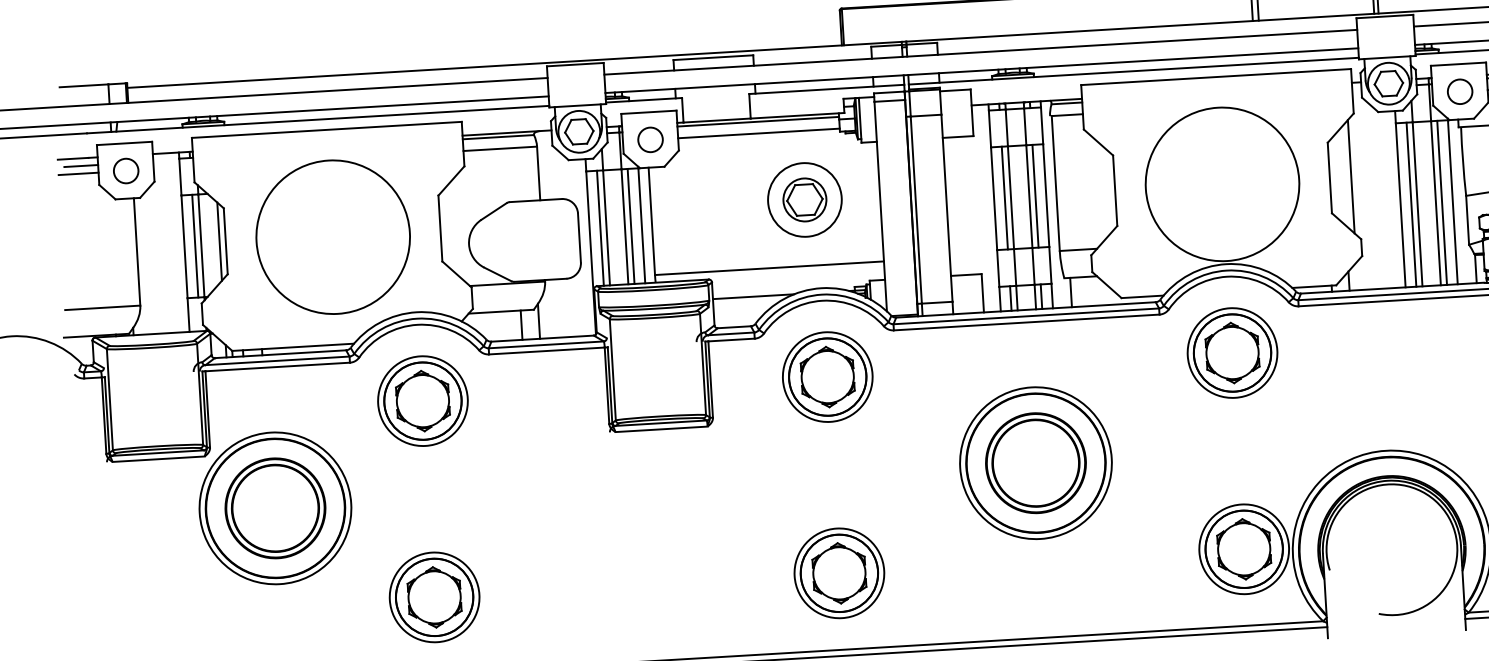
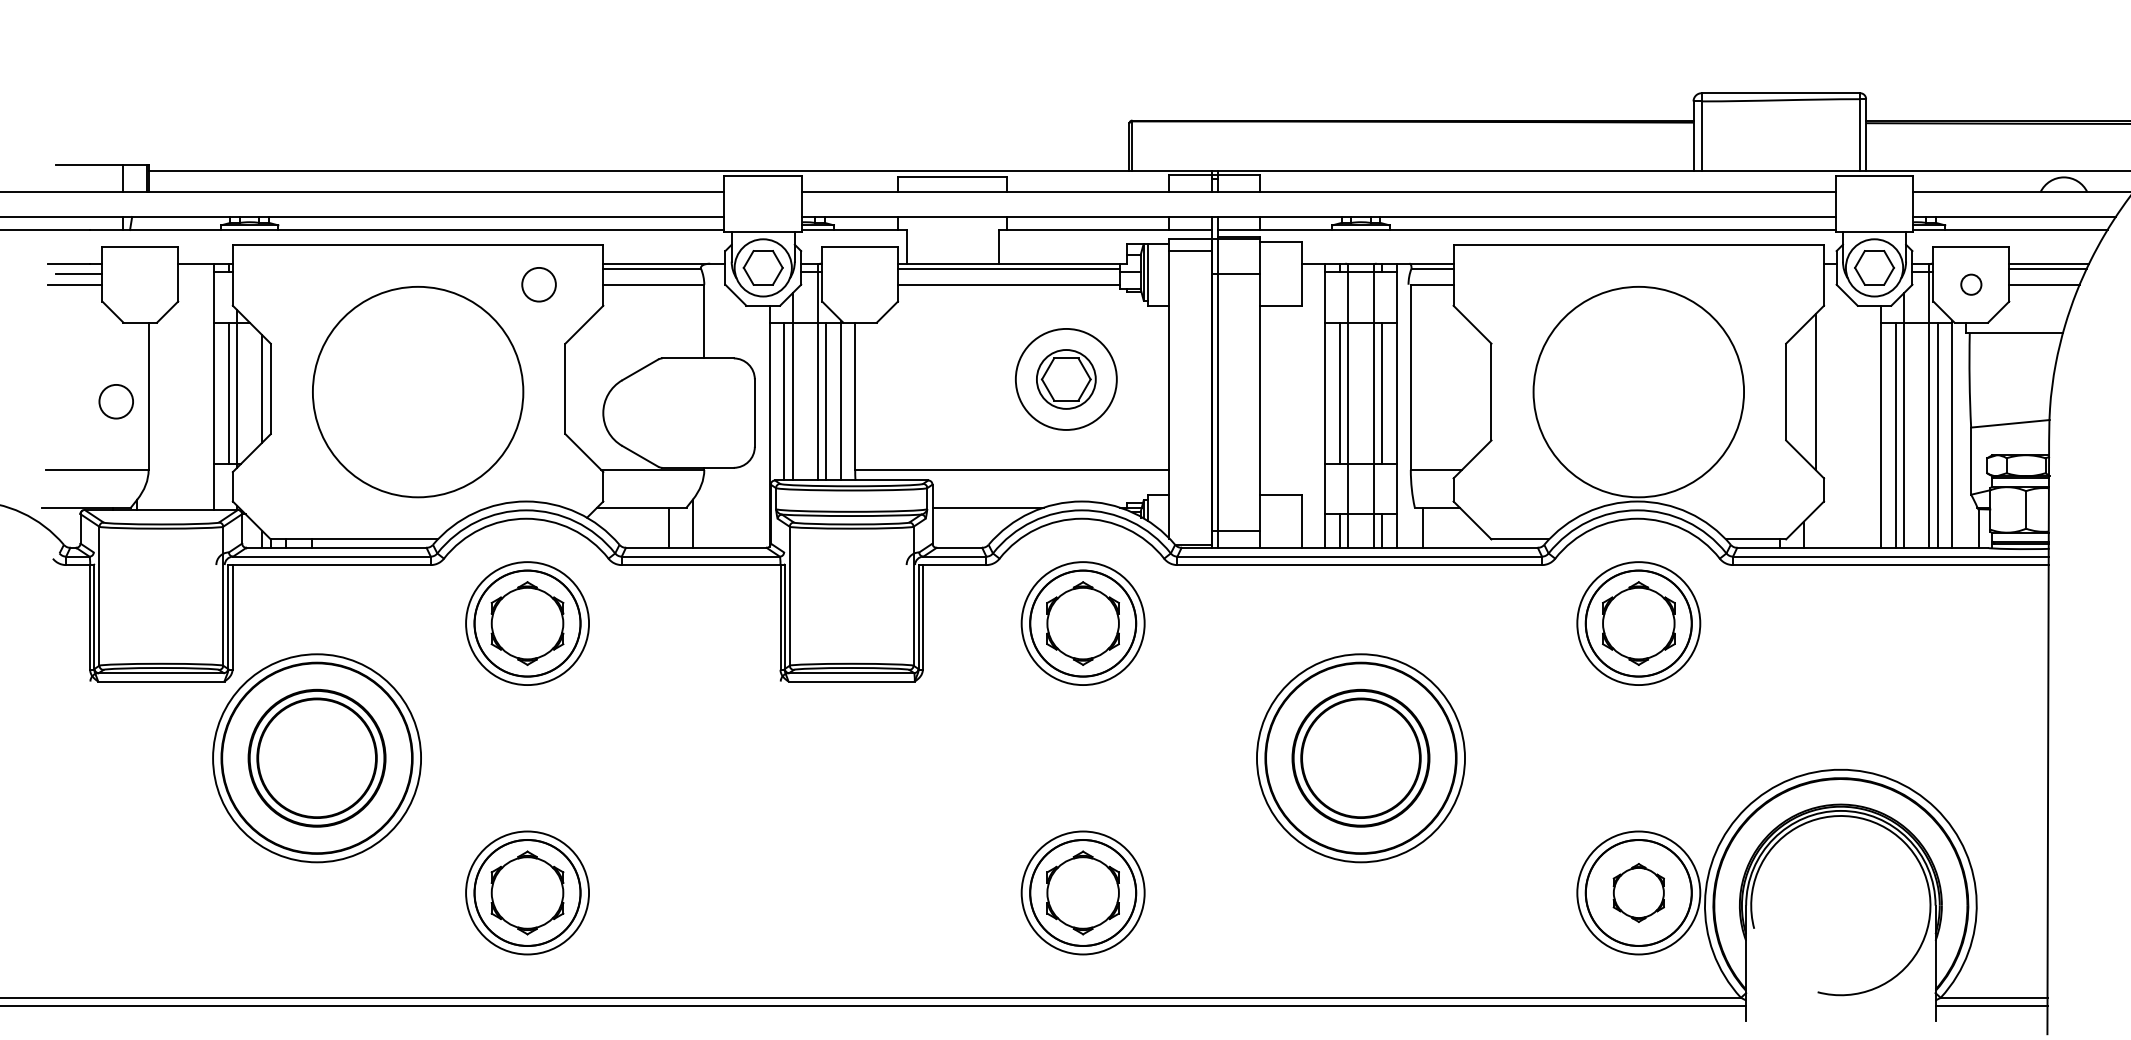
circle: (1460, 91) -> (1971, 284), size x0.6
circle: (650, 139) -> (538, 284), moved
circle: (125, 170) -> (115, 401), moved
part: (1243, 548) -> (1638, 892), size x0.7

